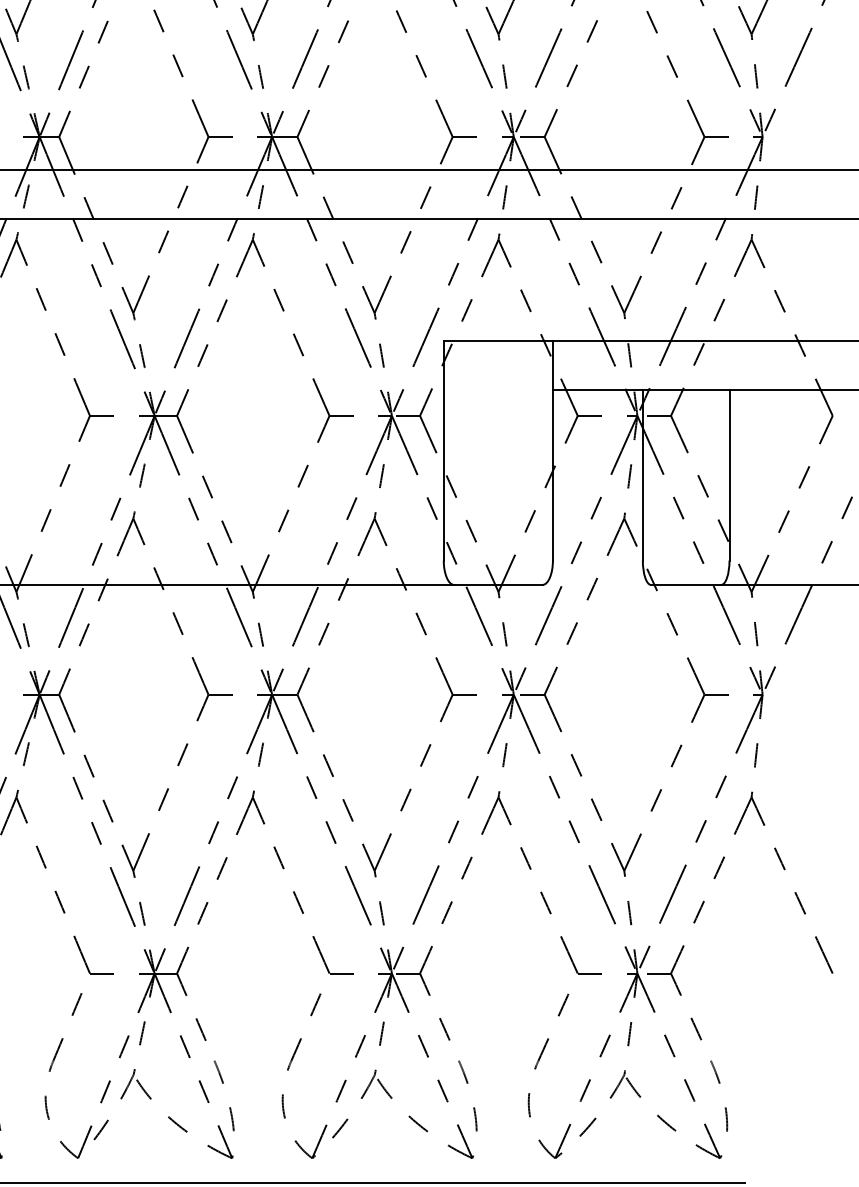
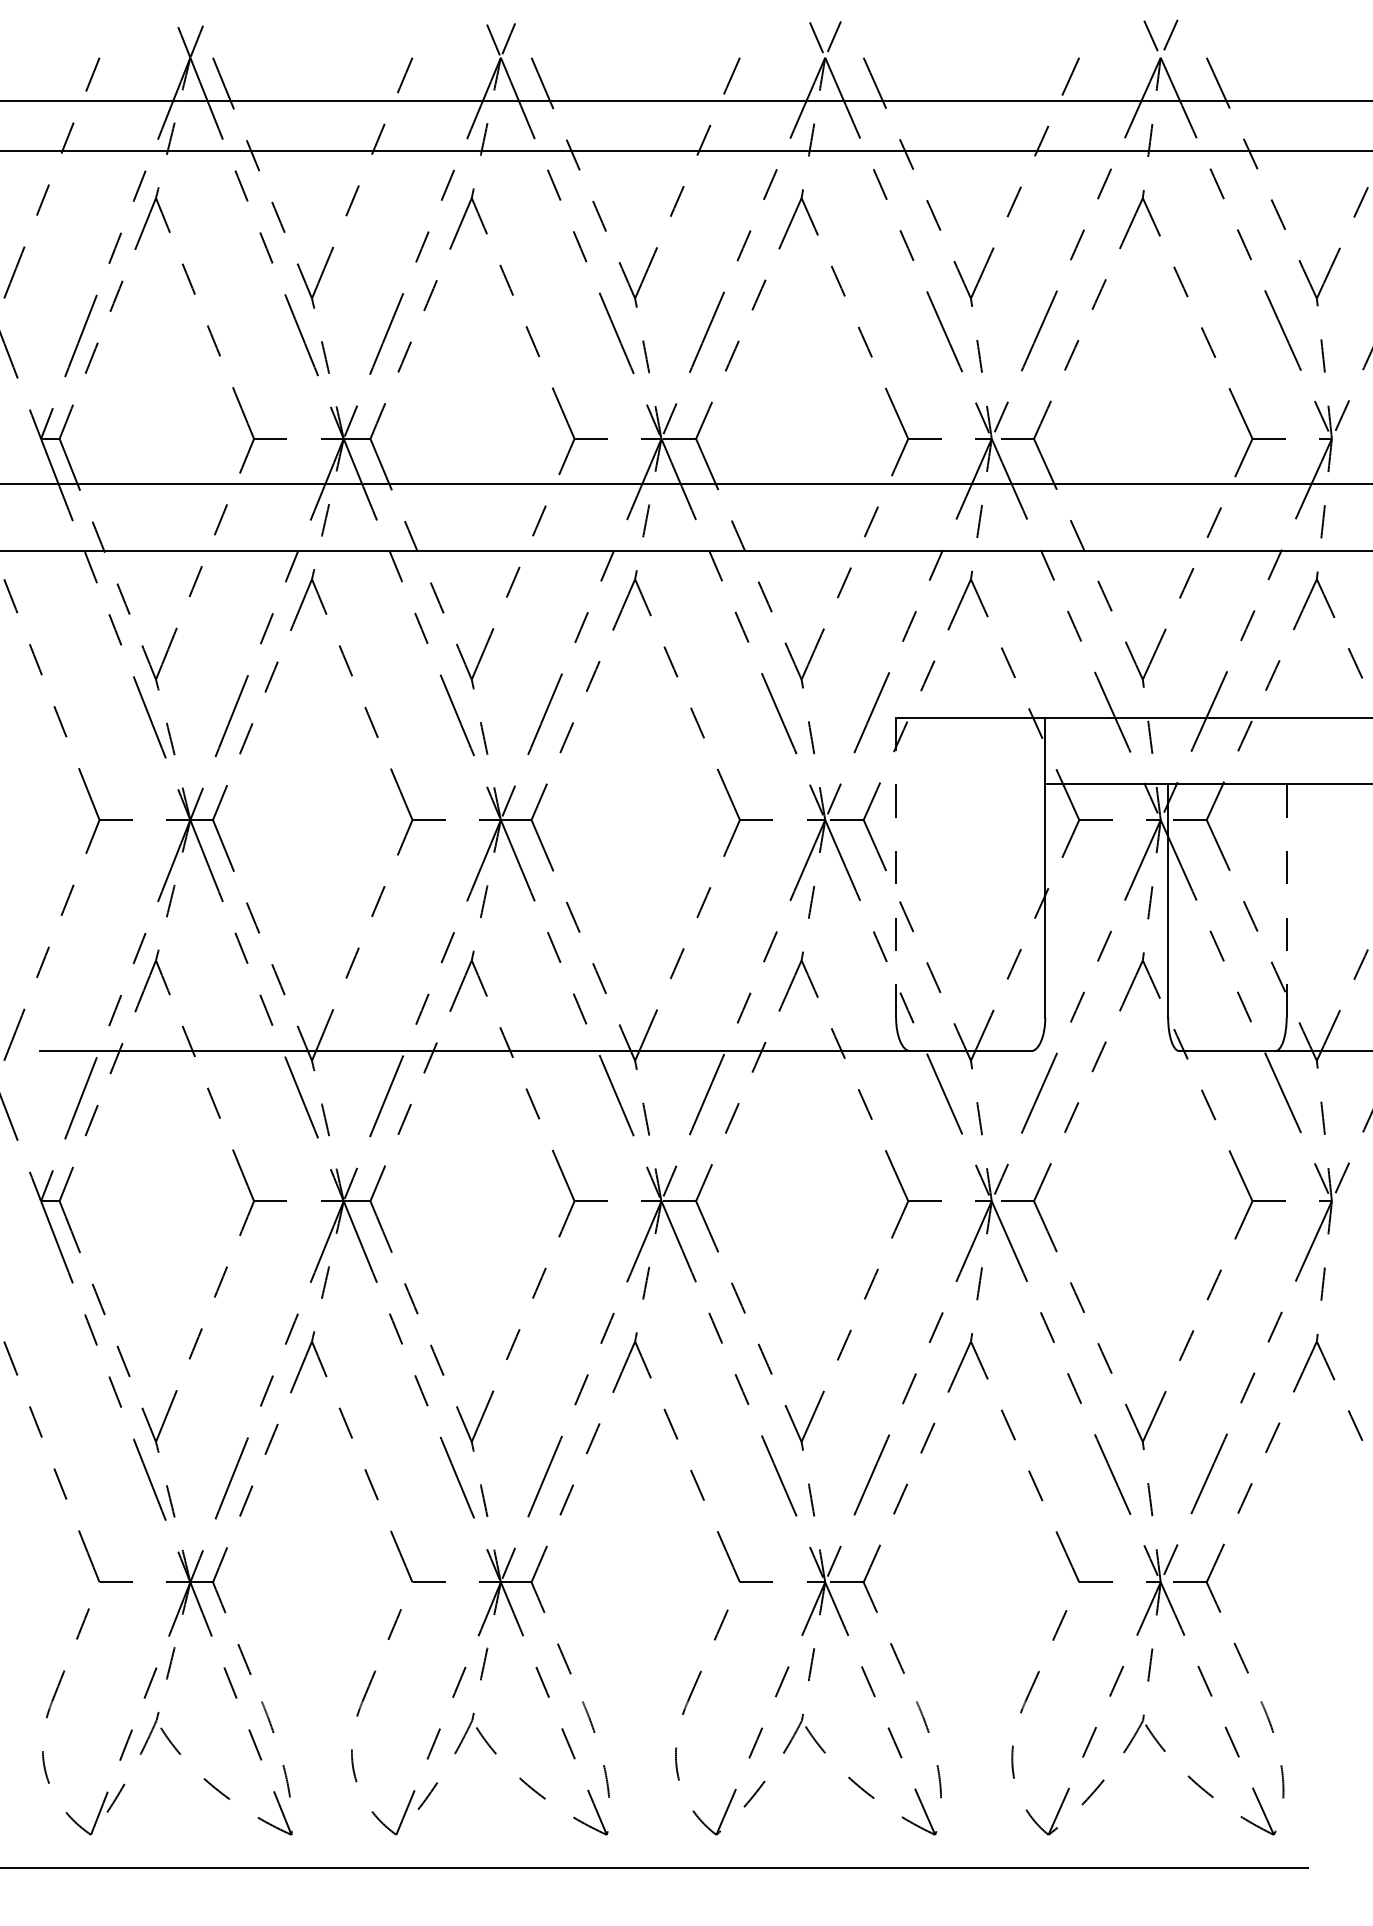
line: (444, 451) -> (896, 868), solid -> dashed
line: (729, 475) -> (1286, 901), solid -> dashed

